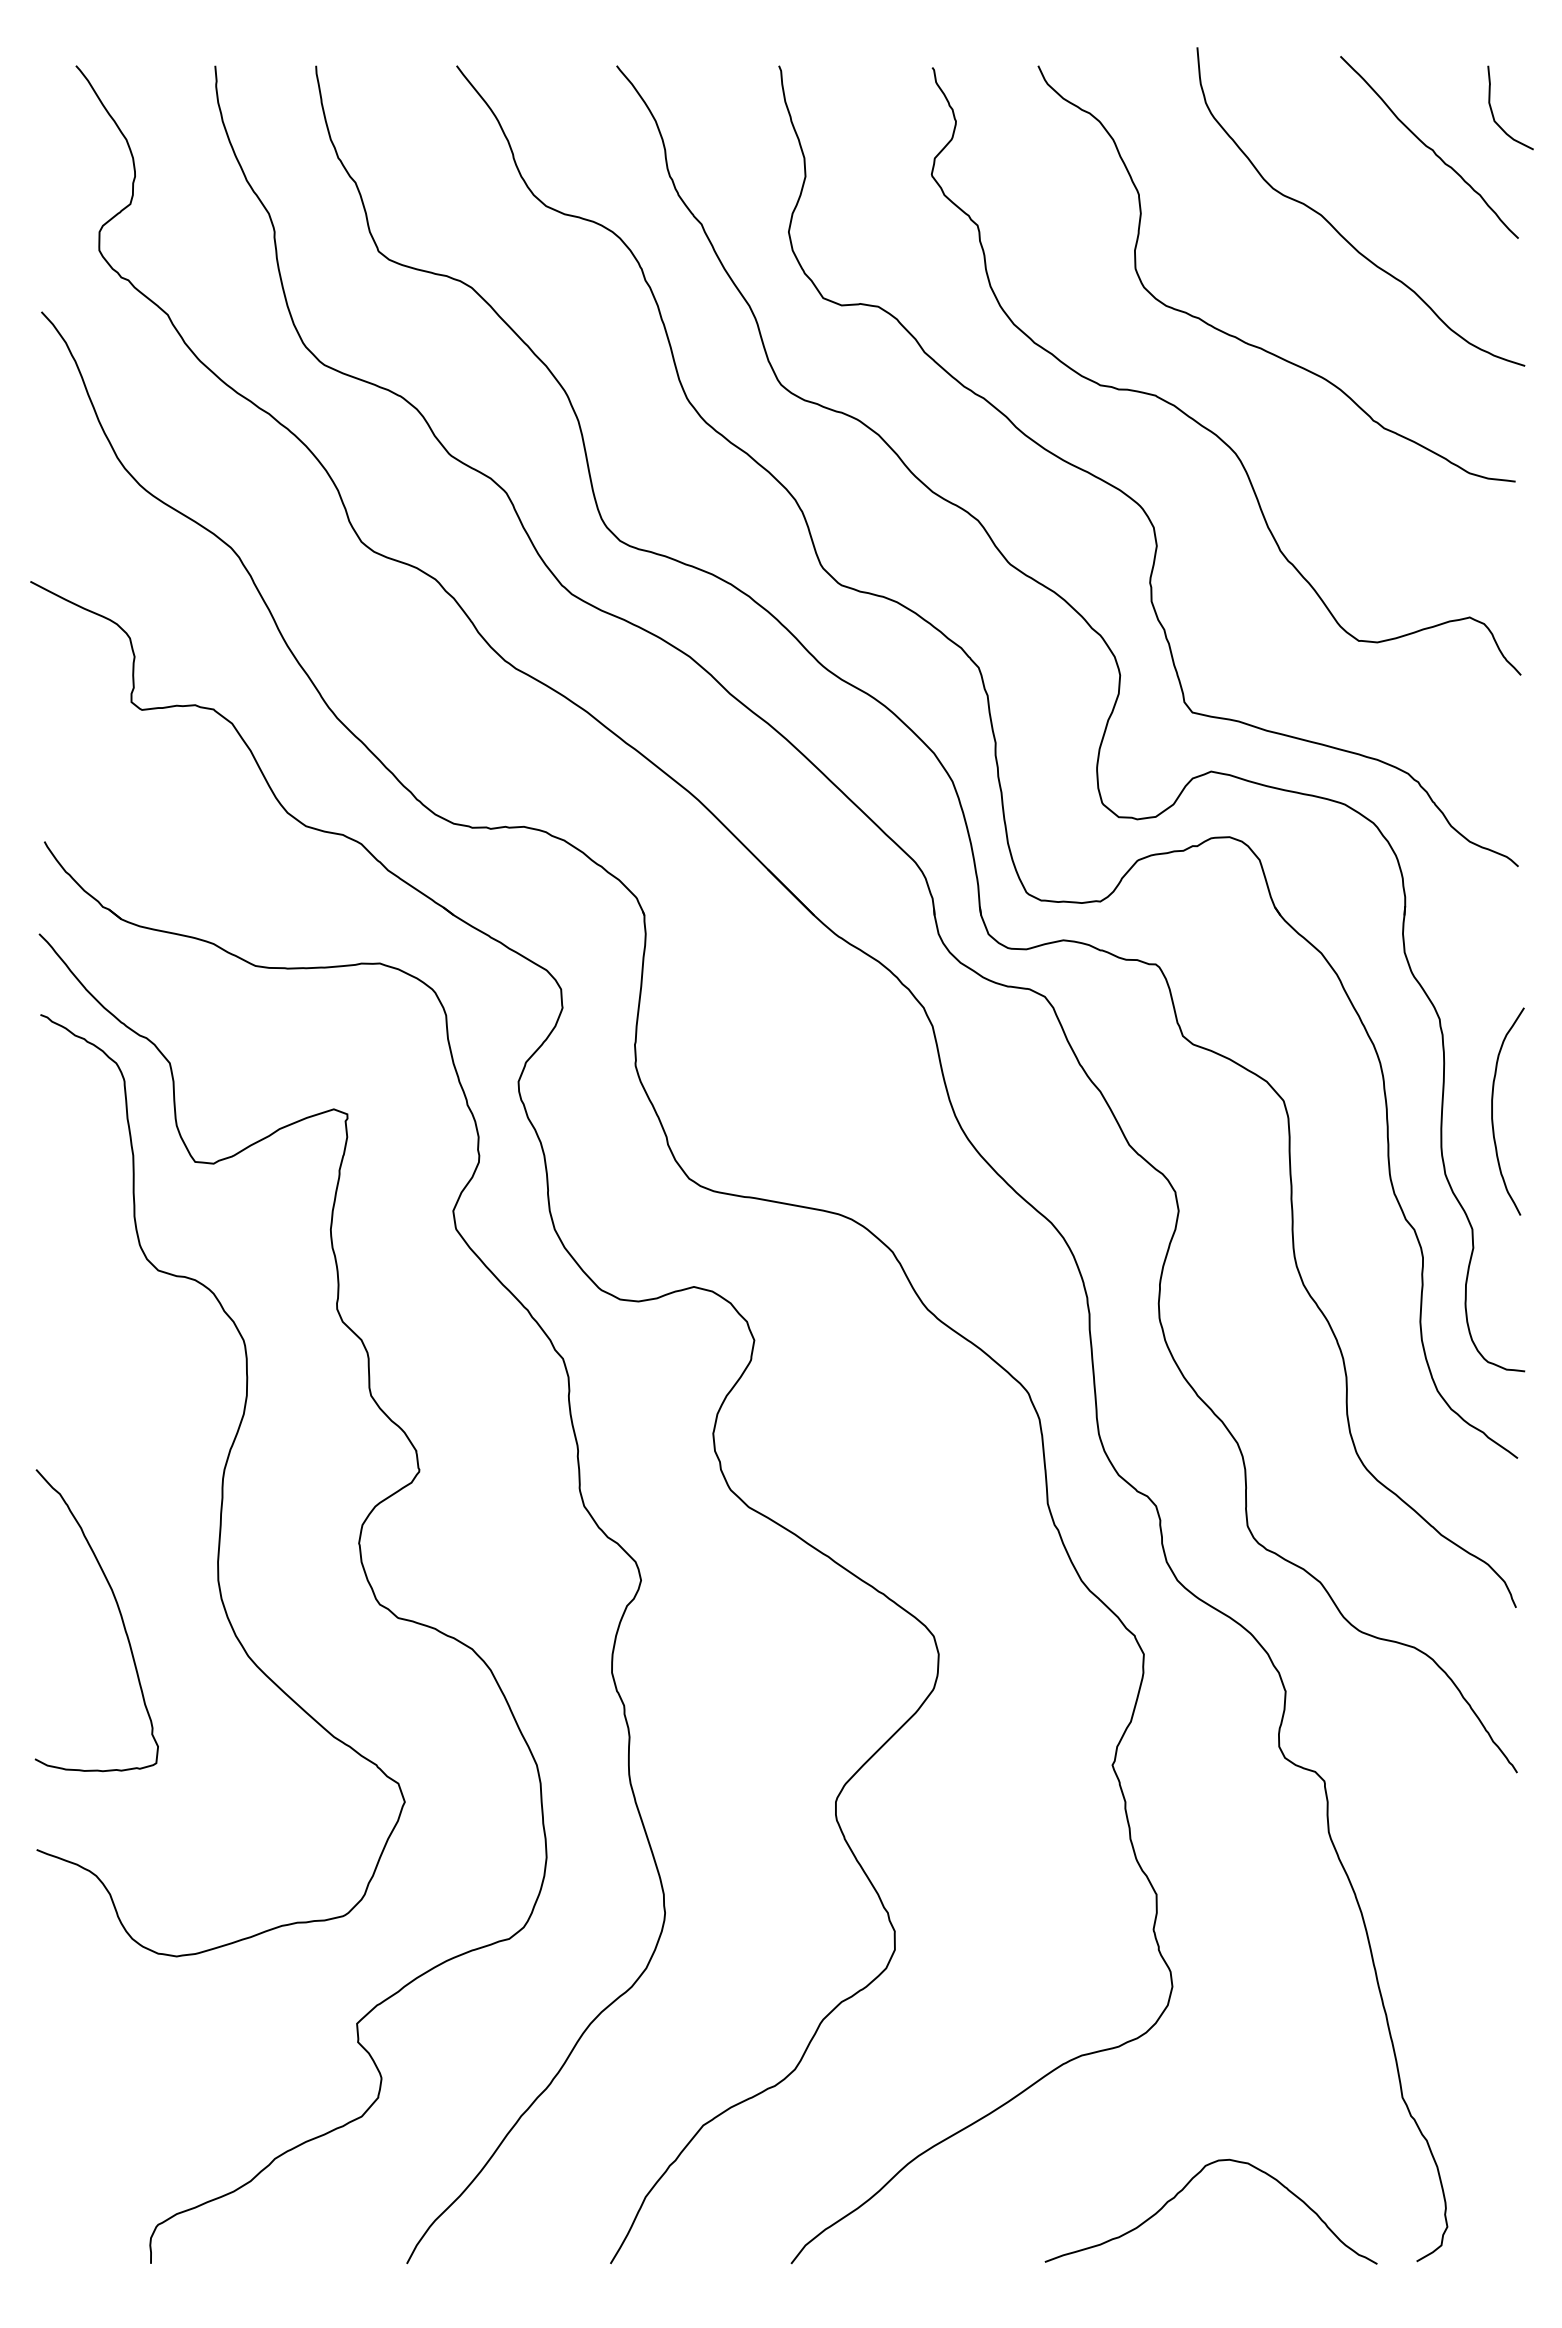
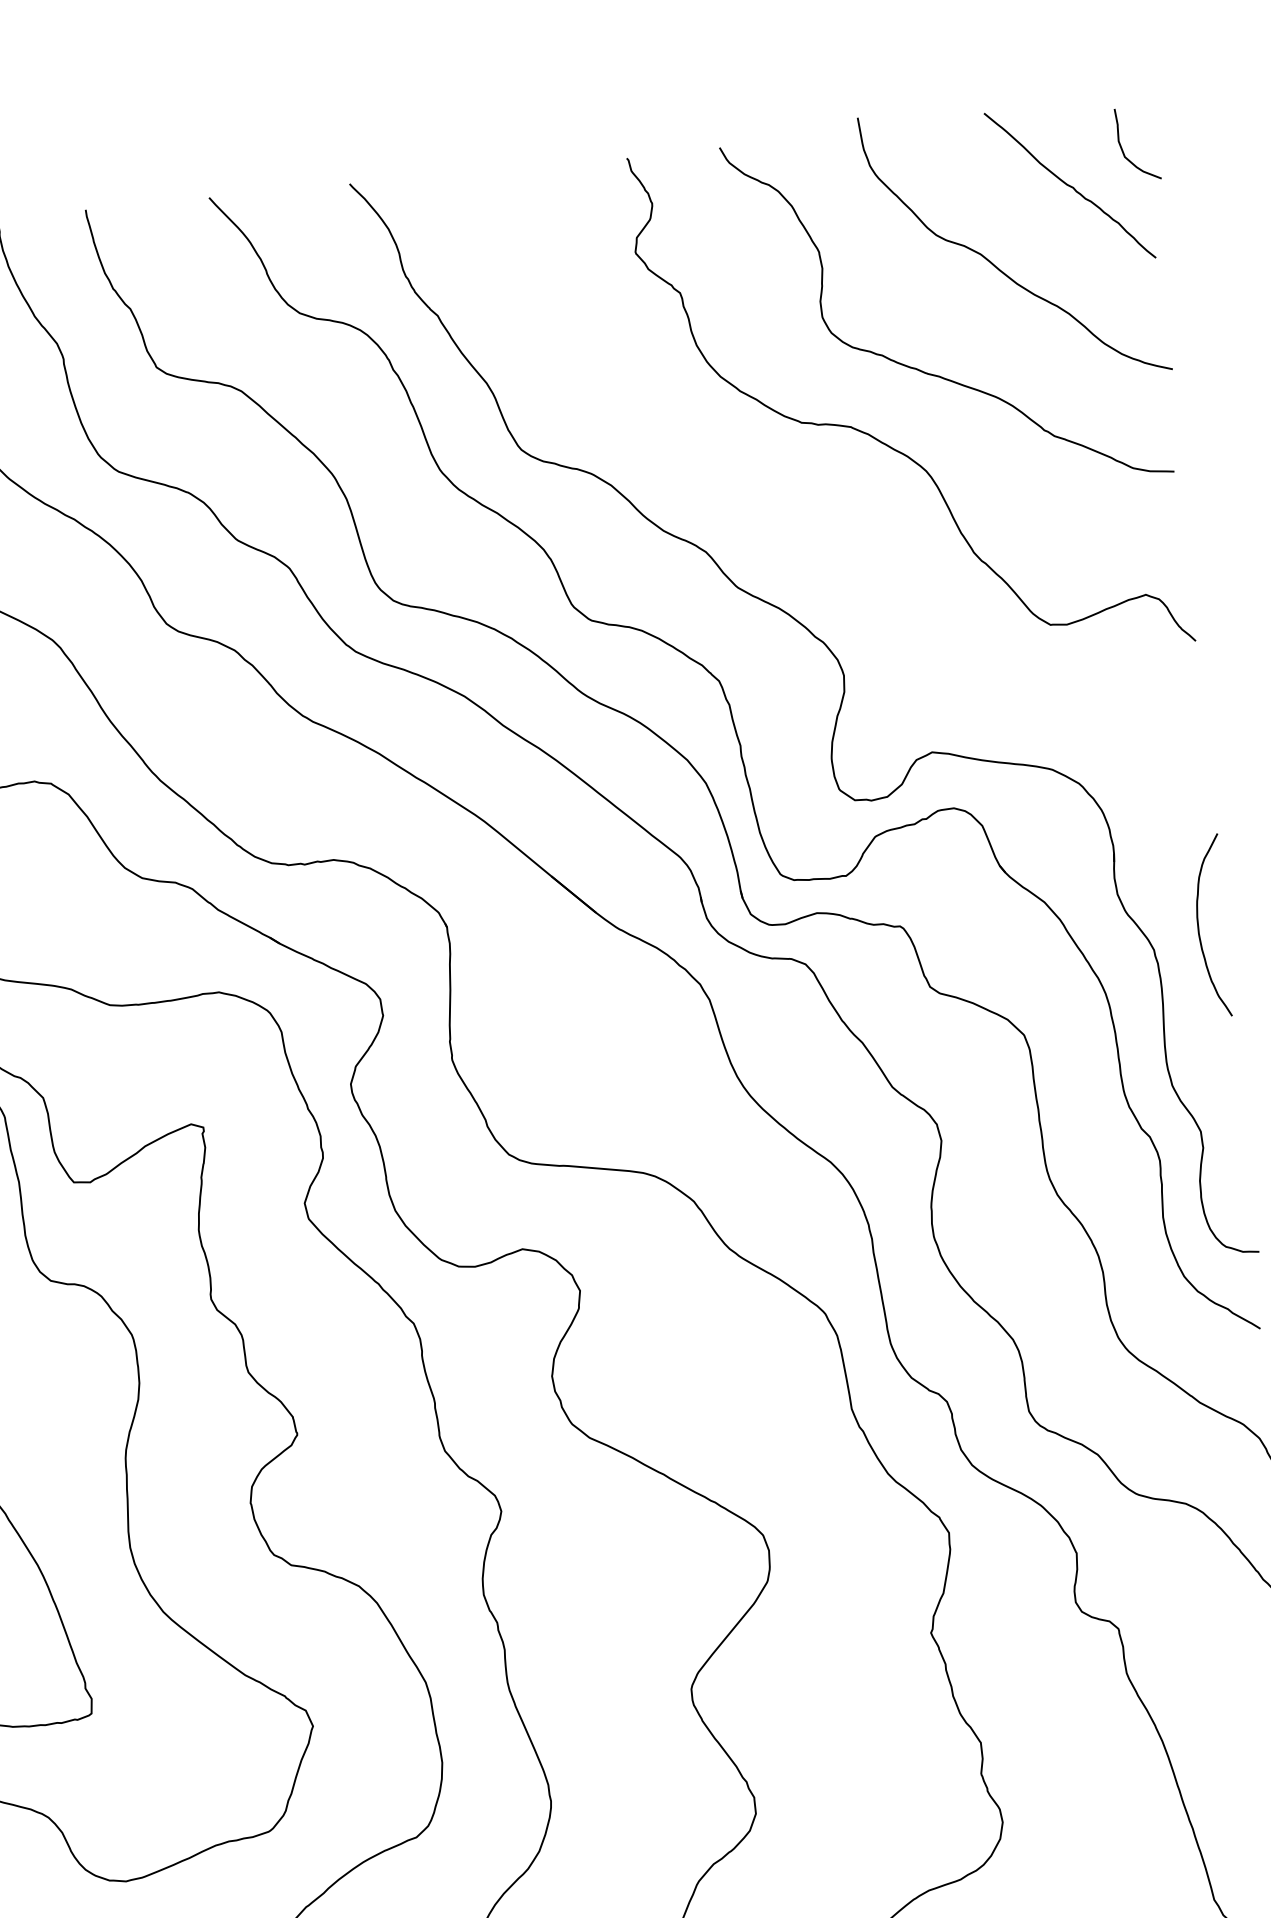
curve: (1126, 493) -> (833, 515), removed
curve: (1492, 1111) -> (1198, 927), moved

